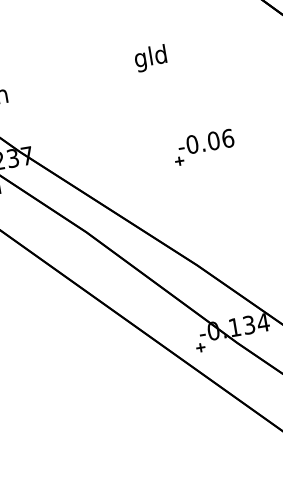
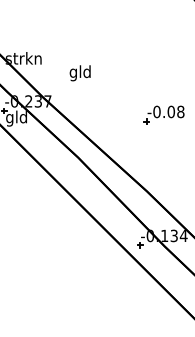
text: (149, 58) -> (79, 73), moved
text: (227, 137) -> (180, 111), -0.06 -> -0.08

